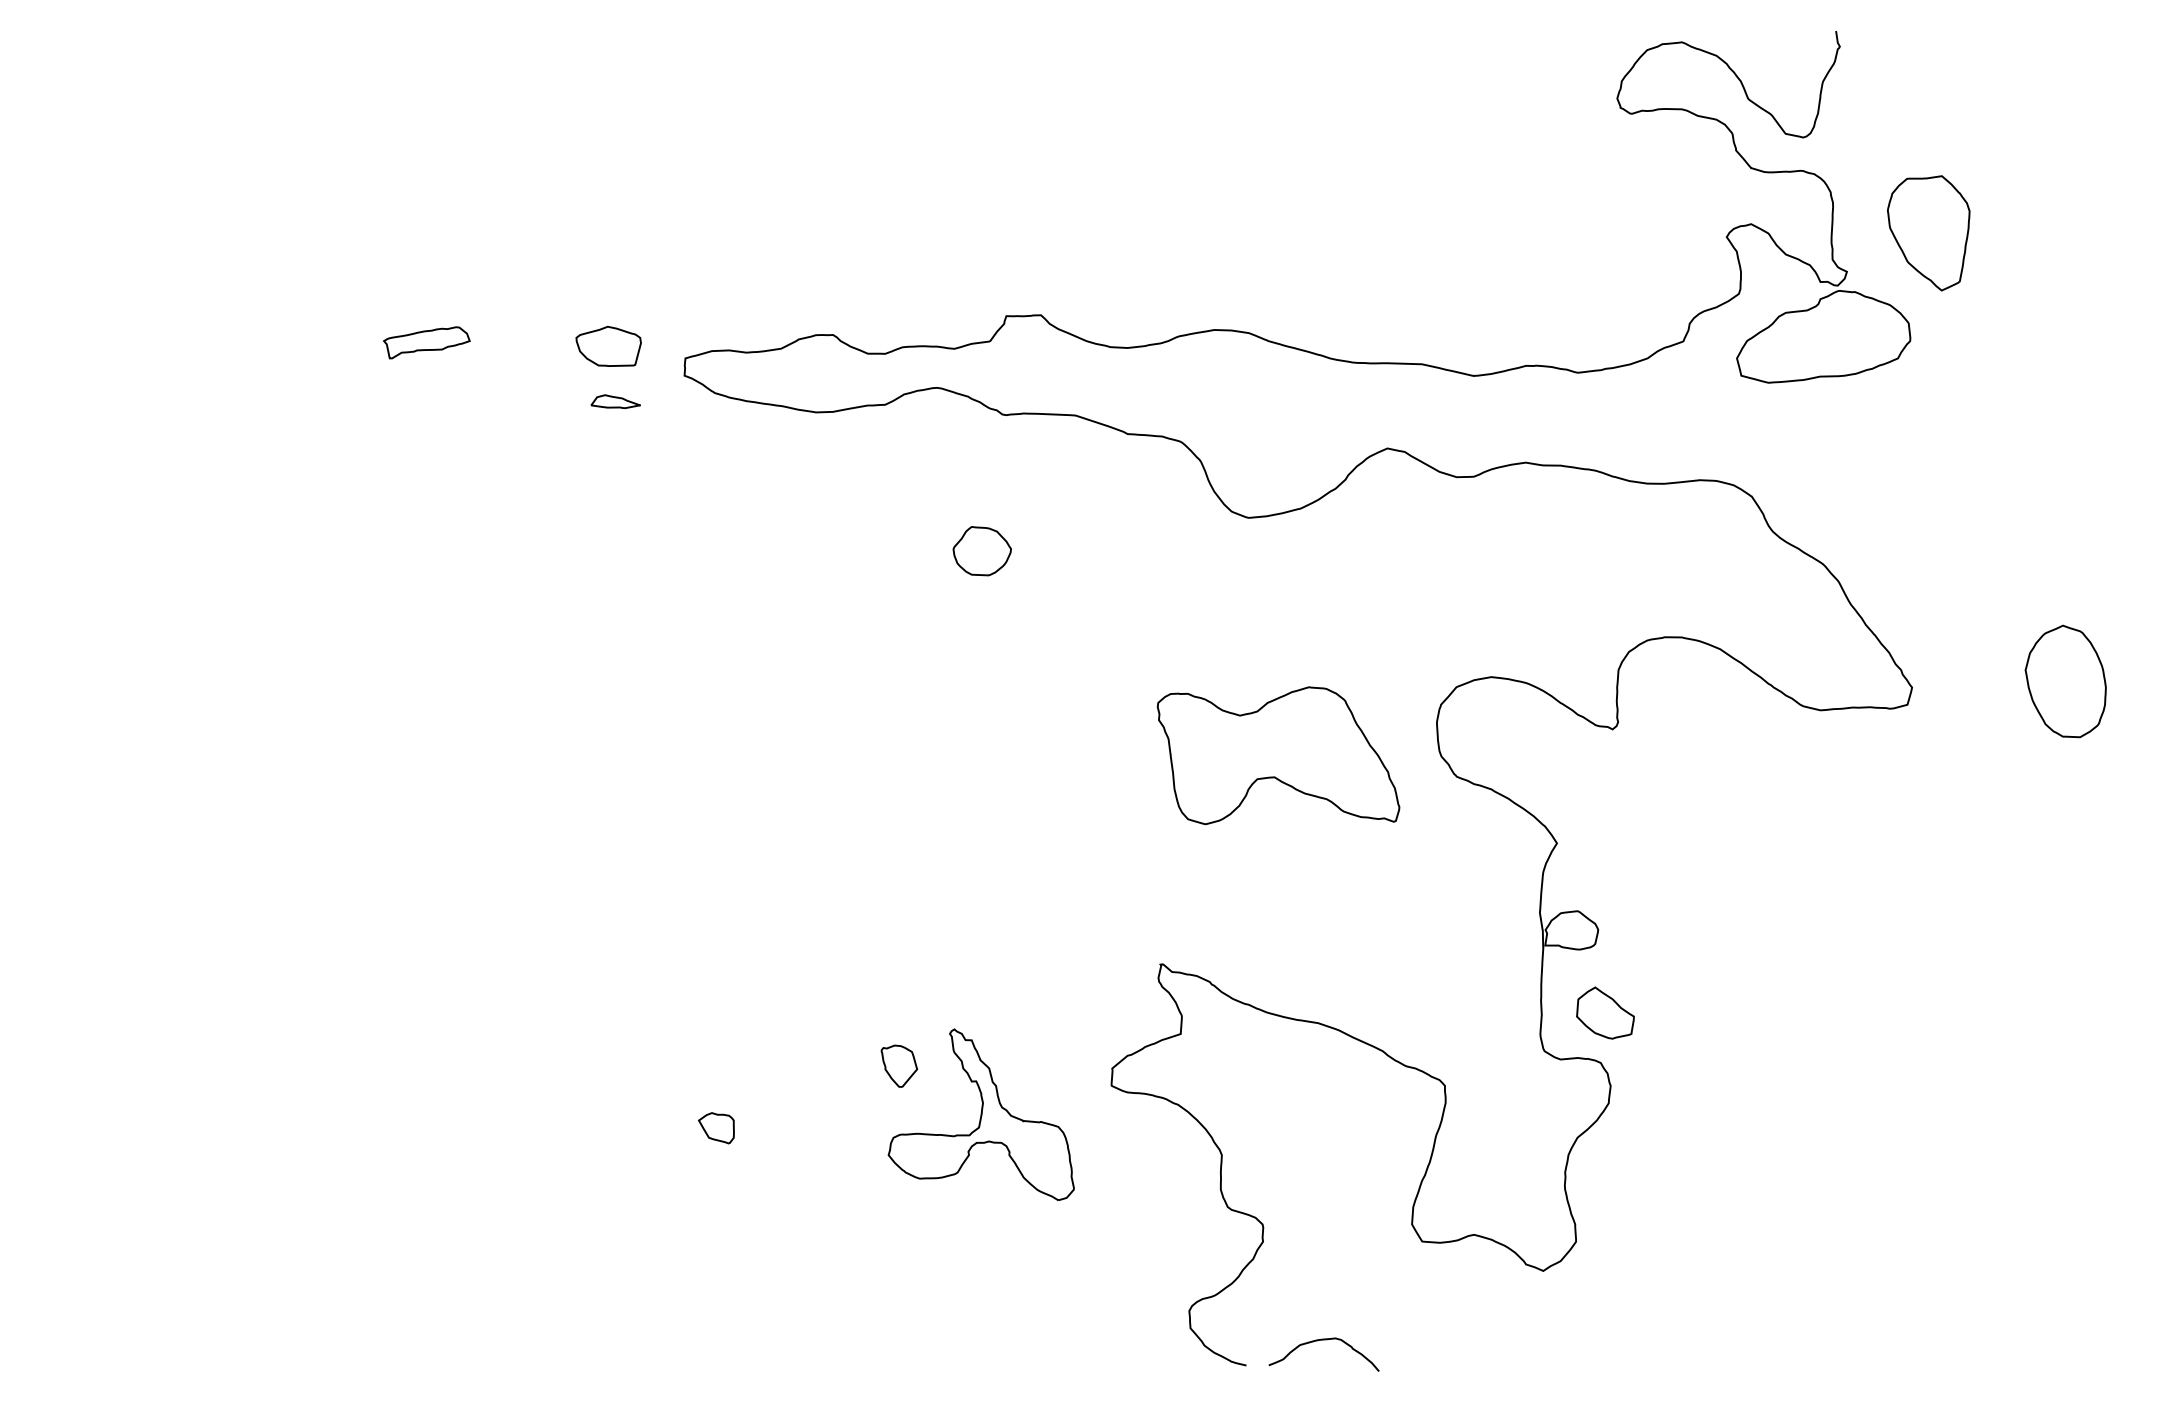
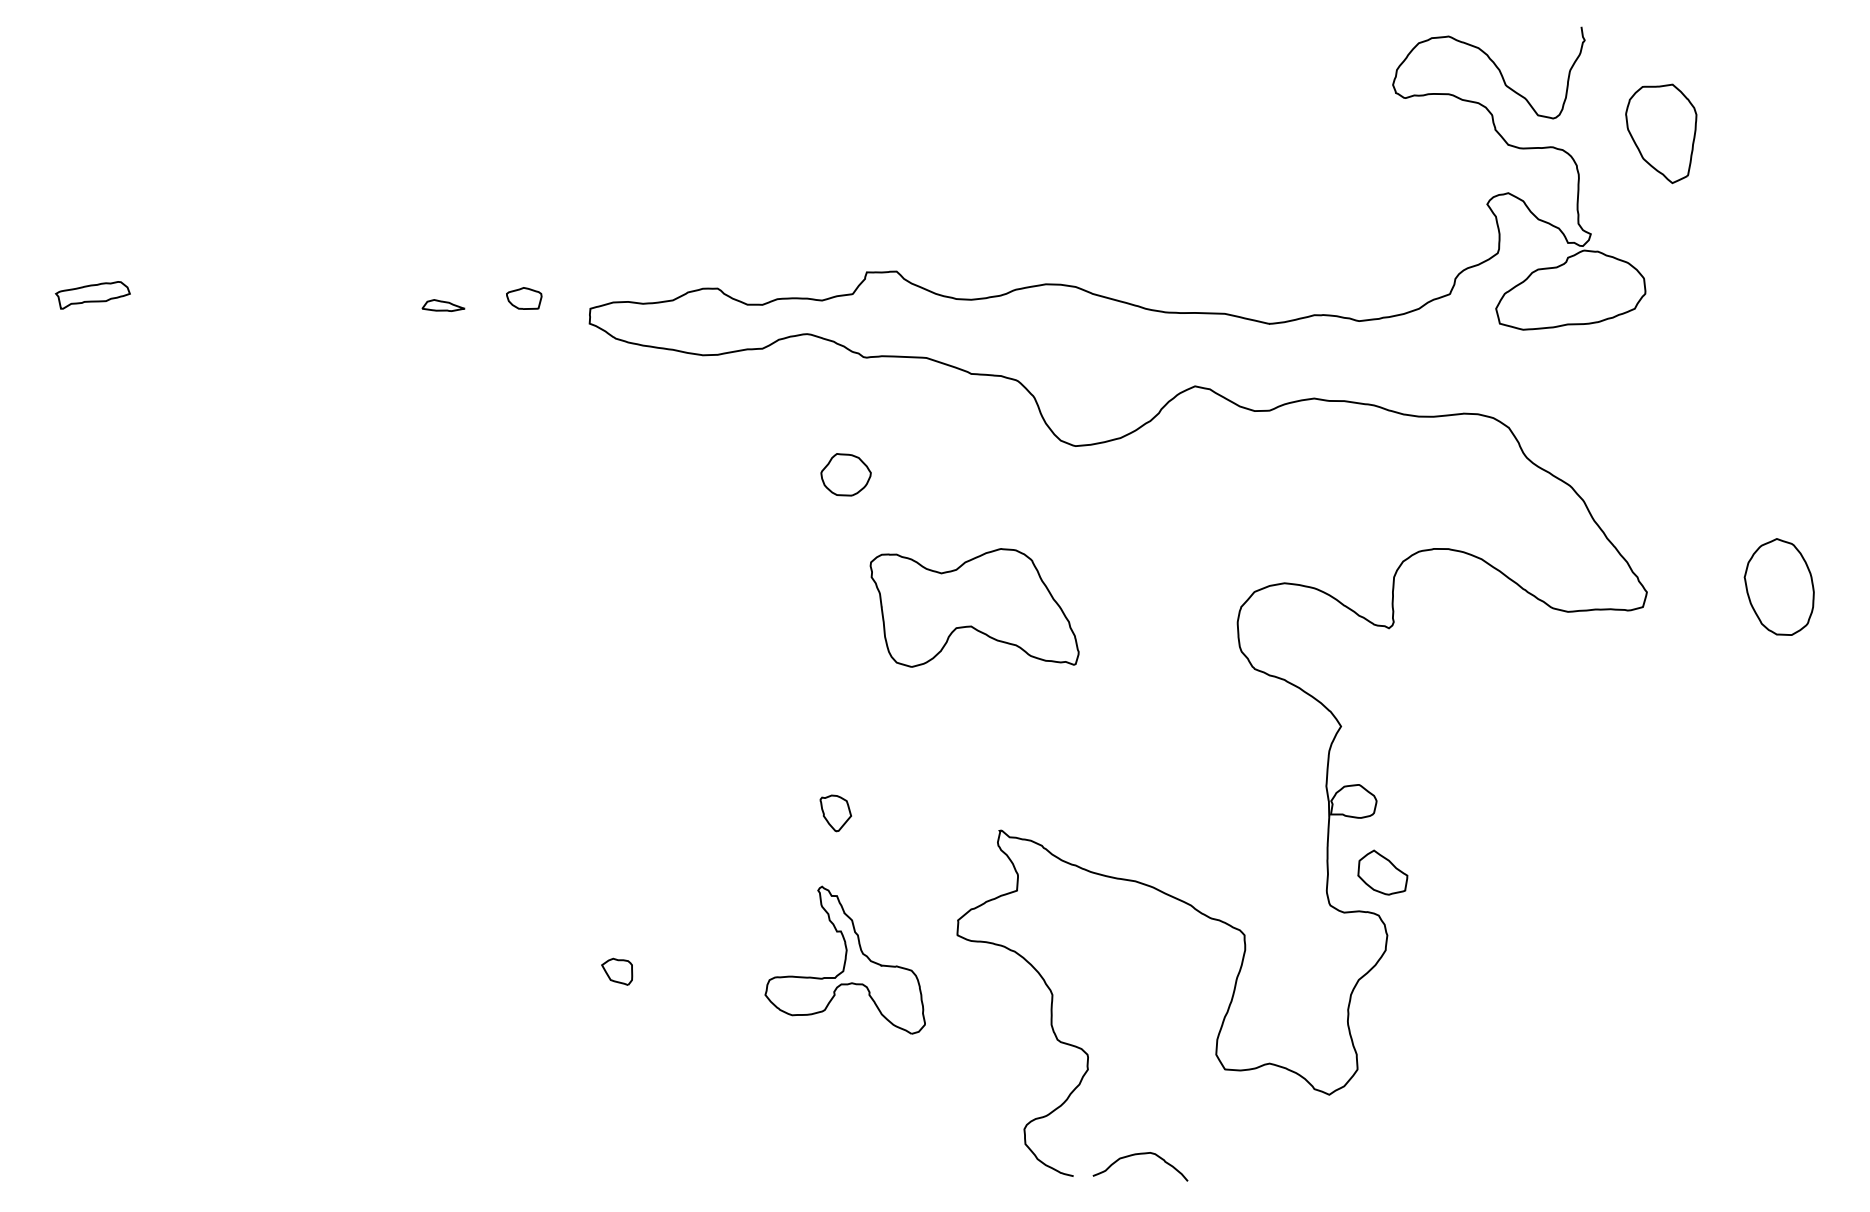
part: (1928, 233) -> (1661, 134), moved
part: (426, 342) -> (92, 295), moved
part: (608, 346) -> (524, 298), size x0.62
part: (615, 401) -> (443, 305), moved
part: (1278, 755) -> (974, 607), moved
part: (899, 1065) -> (835, 812), moved

